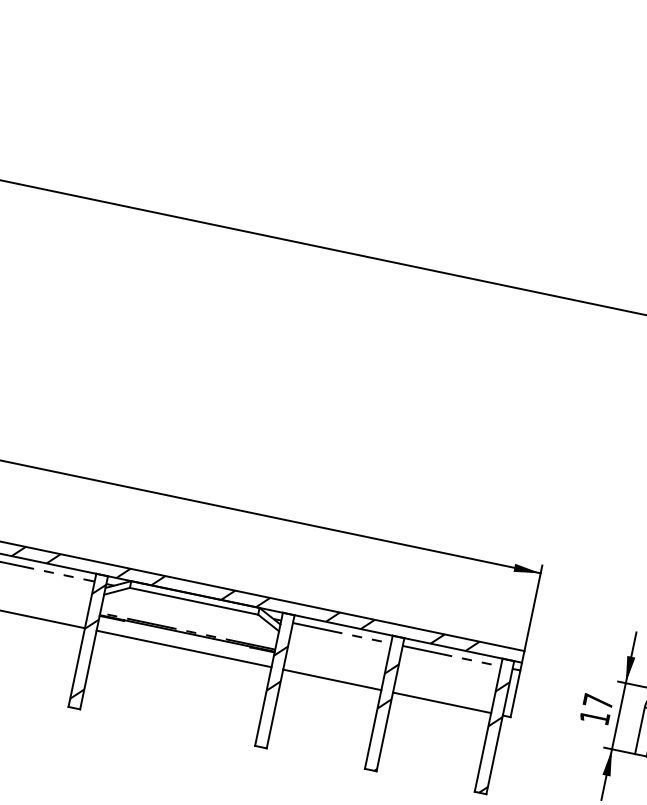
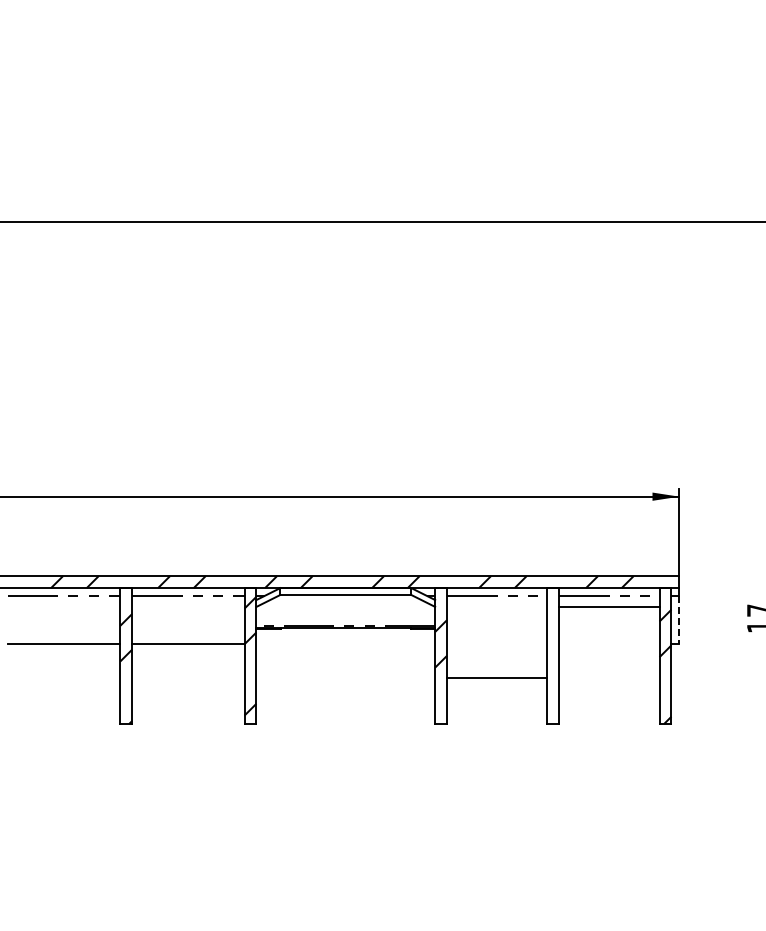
line: (183, 648) -> (345, 643), removed
line: (332, 679) -> (497, 677), moved
line: (515, 693) -> (679, 619), solid -> dashed
line: (442, 702) -> (609, 606), moved
hatch: (382, 716) -> (553, 669), removed

